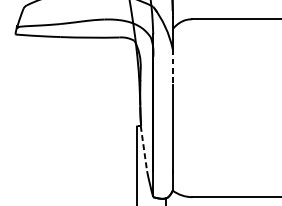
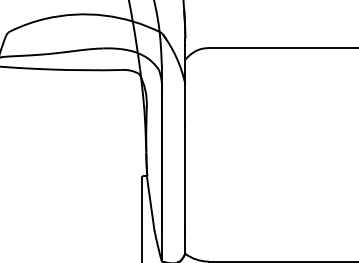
line: (172, 67) -> (185, 105), dashed -> solid
line: (143, 148) -> (150, 203), dashed -> solid

